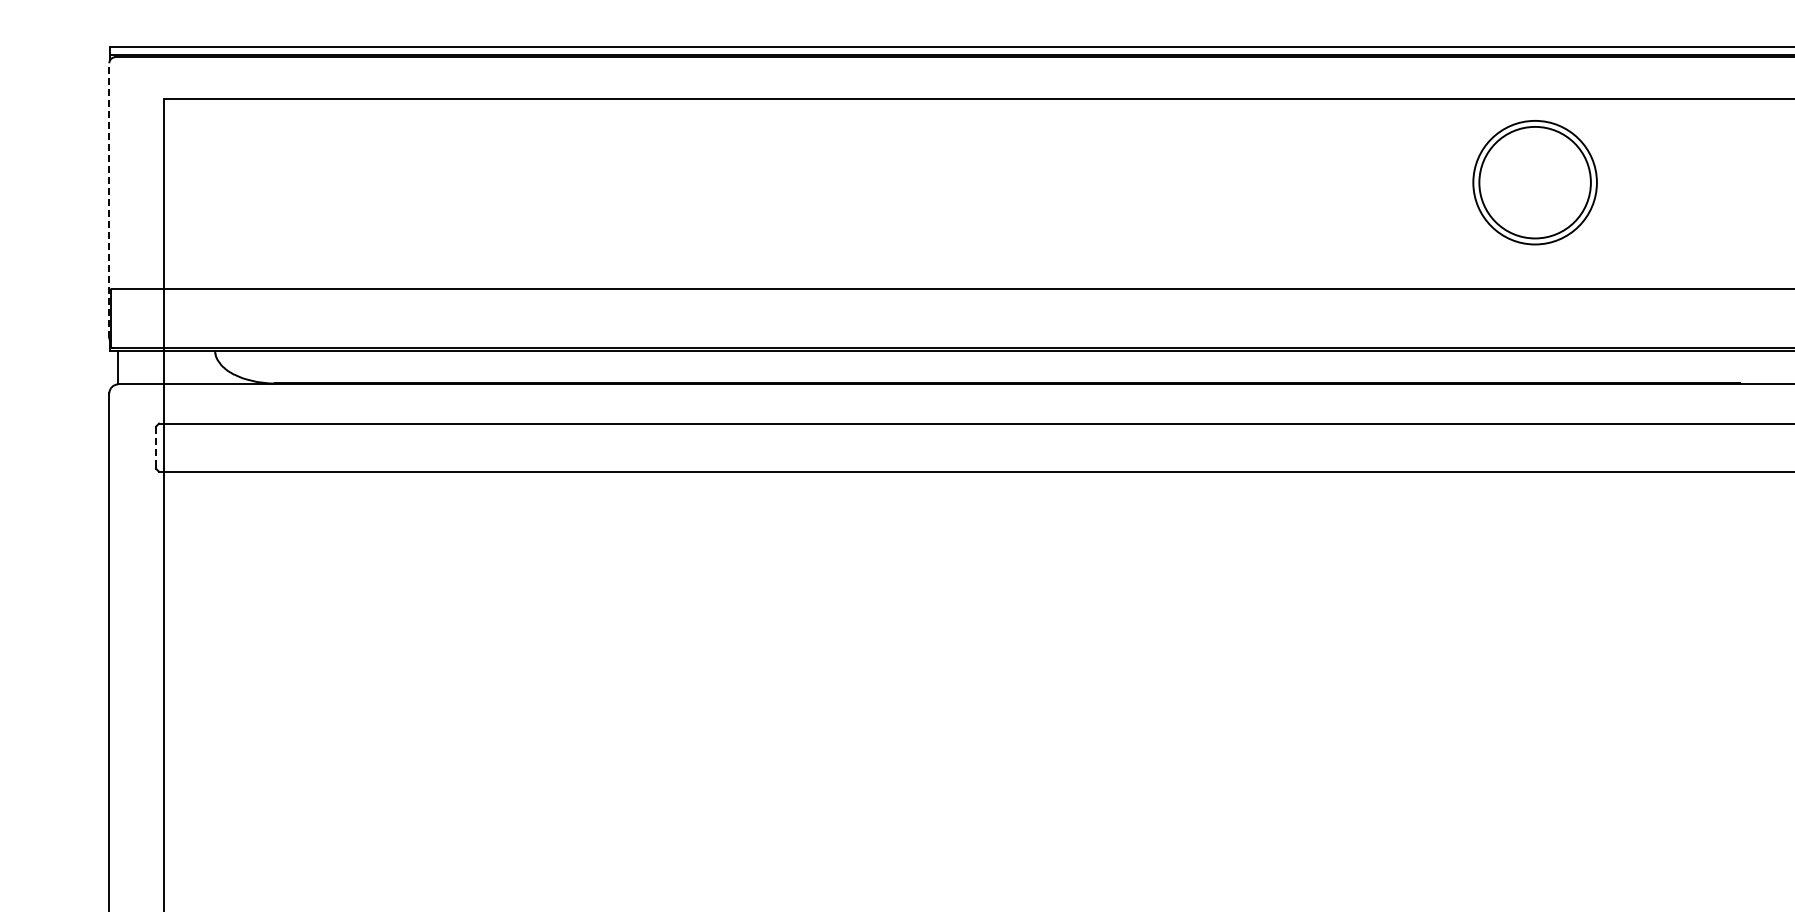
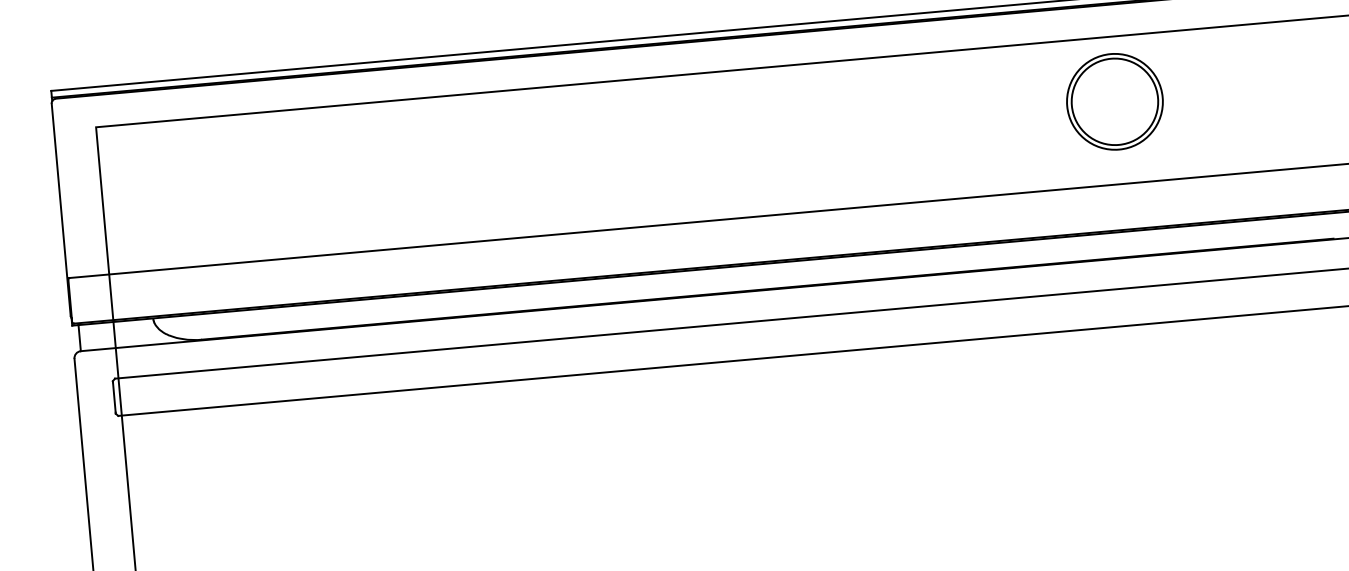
part: (1534, 182) -> (1114, 101), moved
line: (109, 199) -> (61, 208), dashed -> solid
line: (156, 447) -> (114, 397), dashed -> solid

